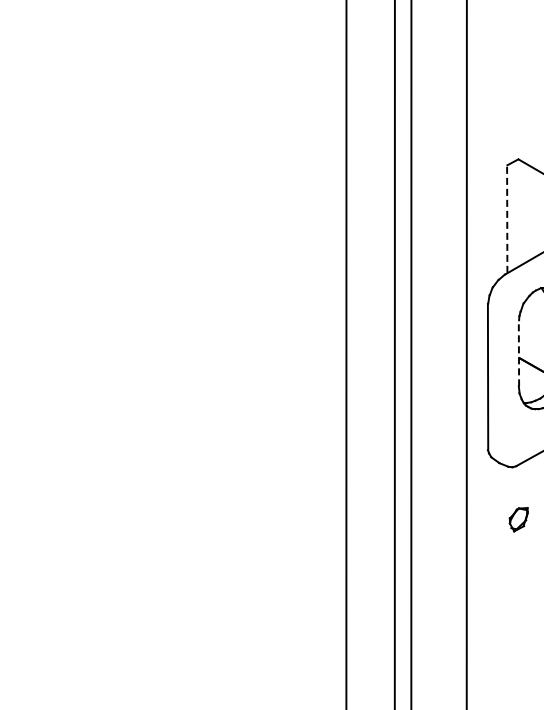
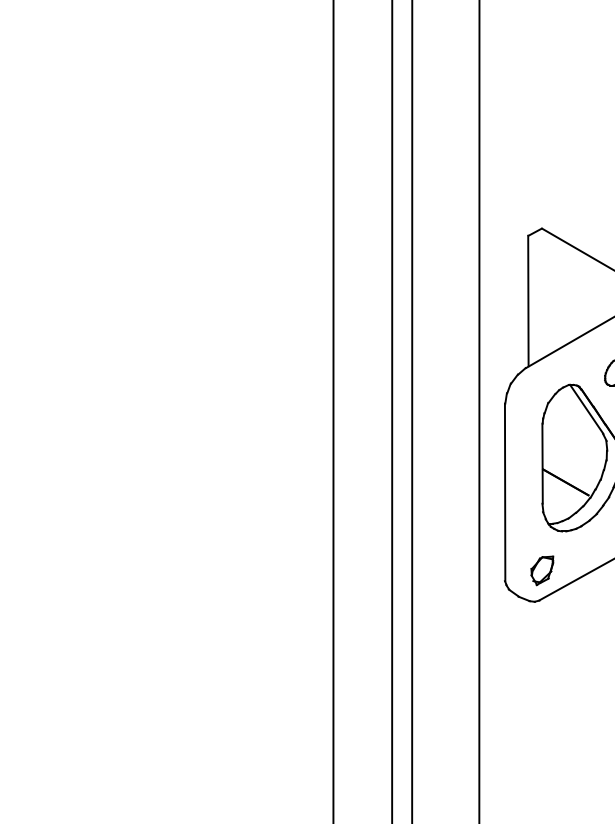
line: (507, 219) -> (528, 301), dashed -> solid
line: (518, 352) -> (542, 462), dashed -> solid
part: (518, 519) -> (542, 570), moved

